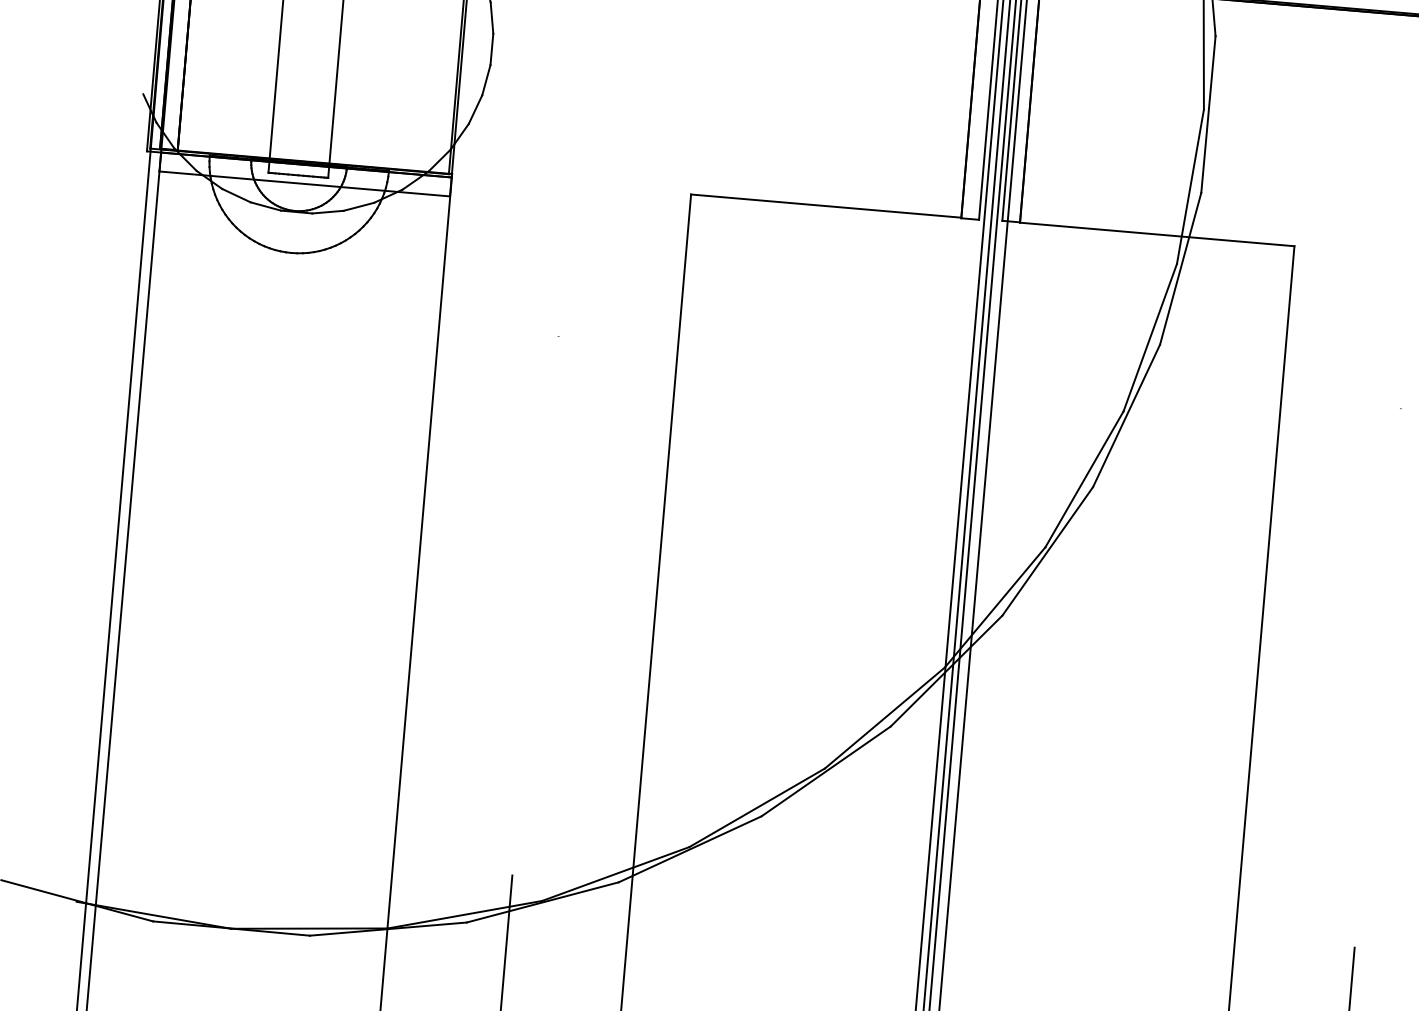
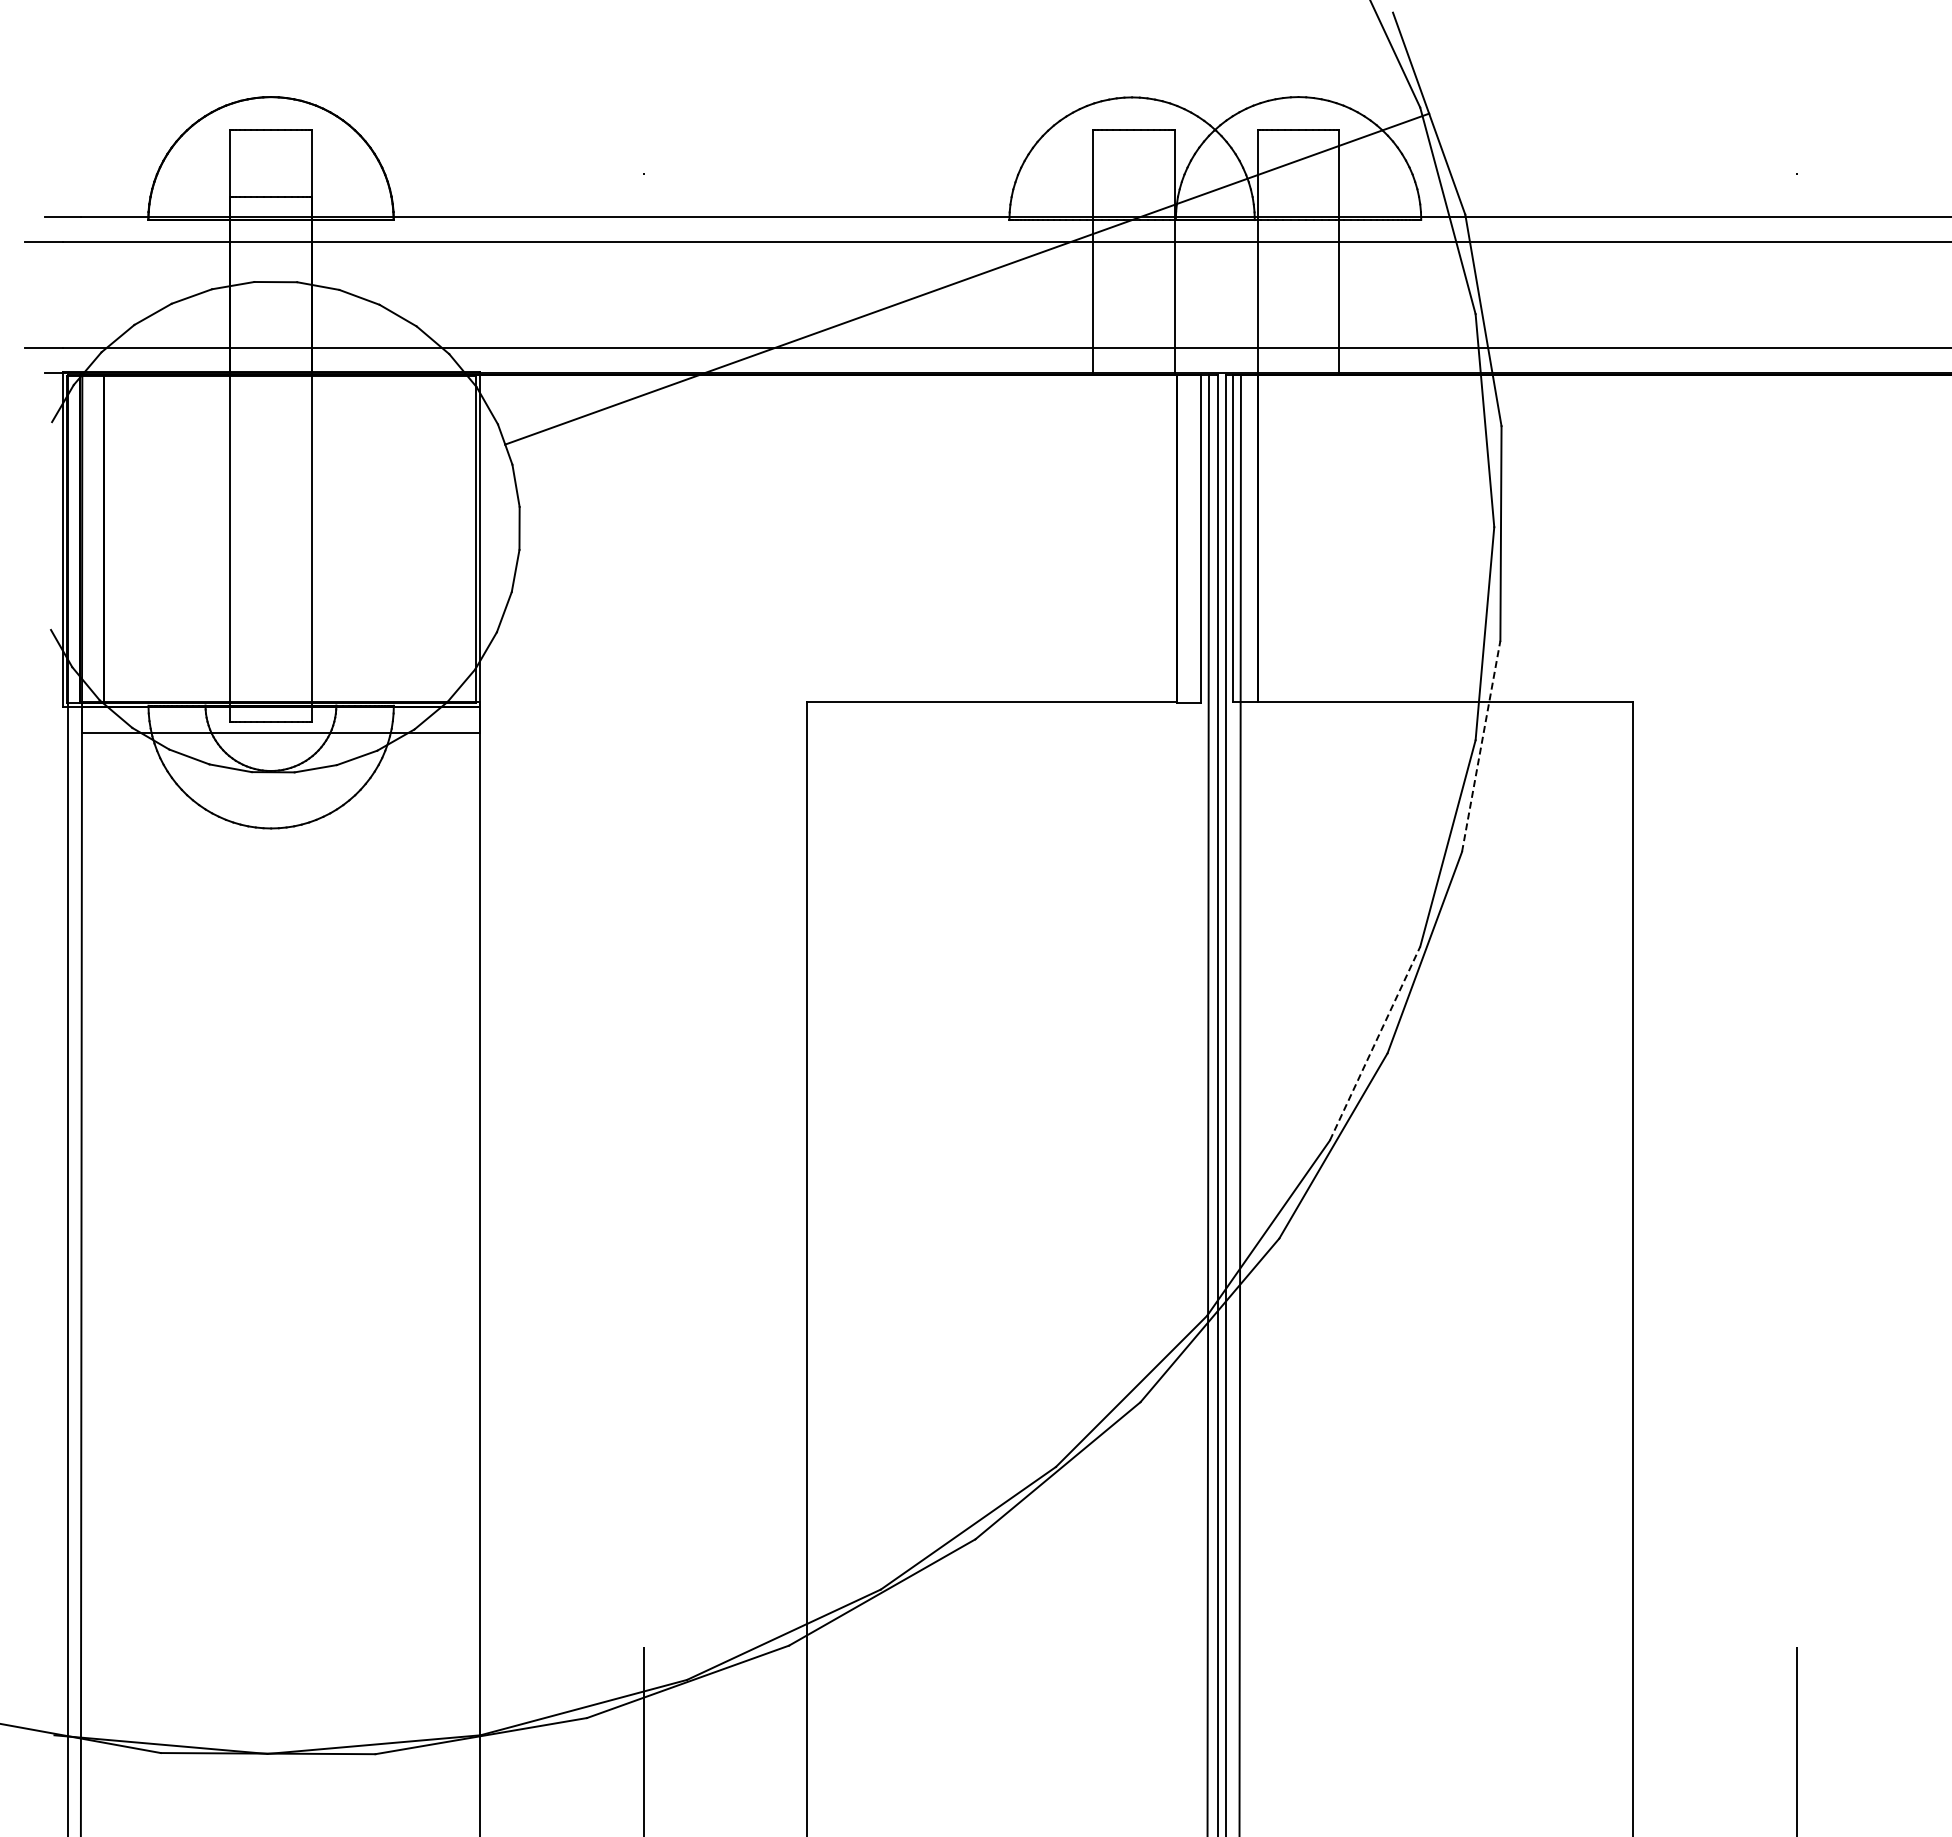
line: (1180, 268) -> (1481, 745), solid -> dashed
line: (1084, 479) -> (1375, 1043), solid -> dashed

